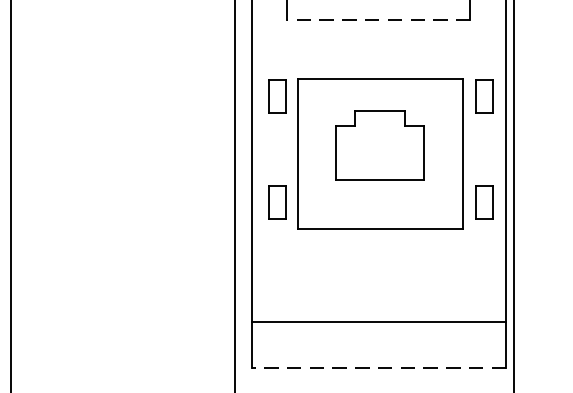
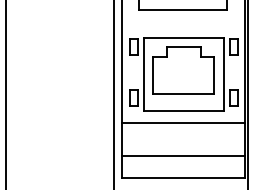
line: (377, 19) -> (182, 9), dashed -> solid
part: (379, 145) -> (183, 70), size x1.43
line: (377, 253) -> (182, 122), added
line: (377, 367) -> (182, 177), dashed -> solid

